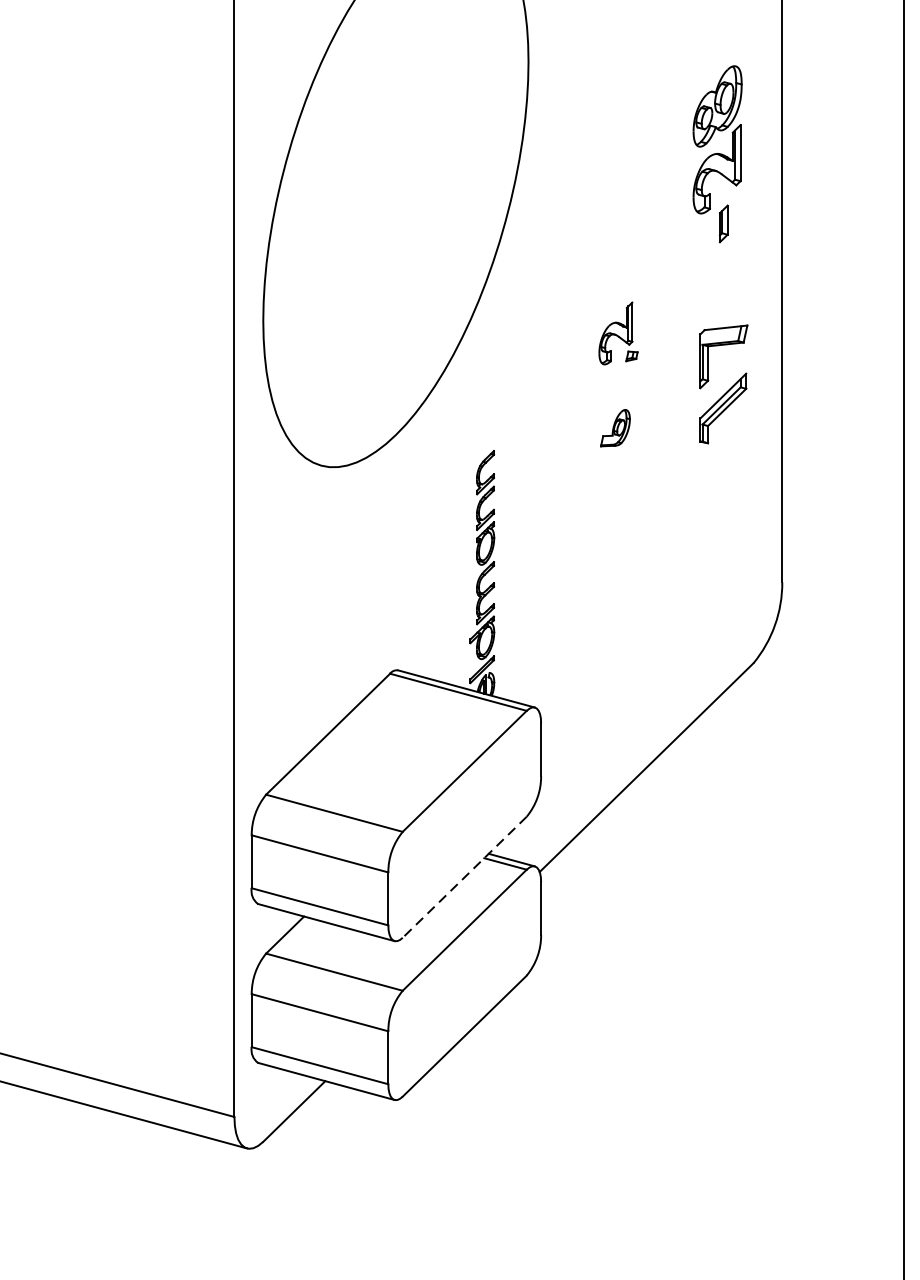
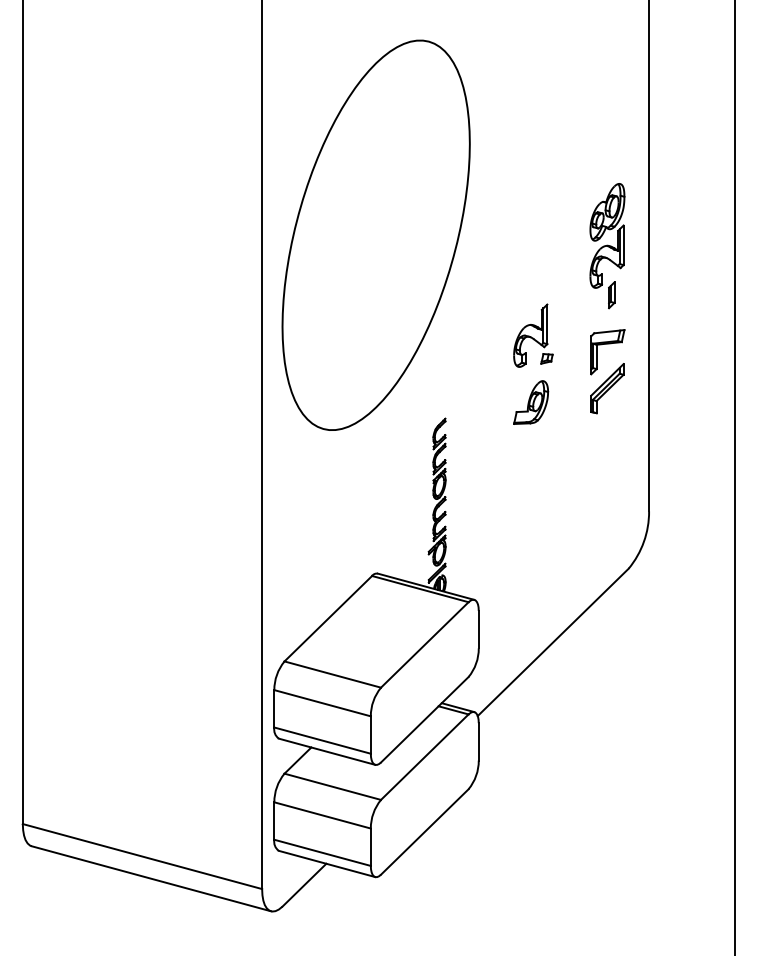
part: (717, 154) -> (607, 246), moved
part: (618, 333) -> (533, 335), size x1.43
part: (615, 428) -> (531, 402), size x1.67
line: (464, 878) -> (424, 720), dashed -> solid

